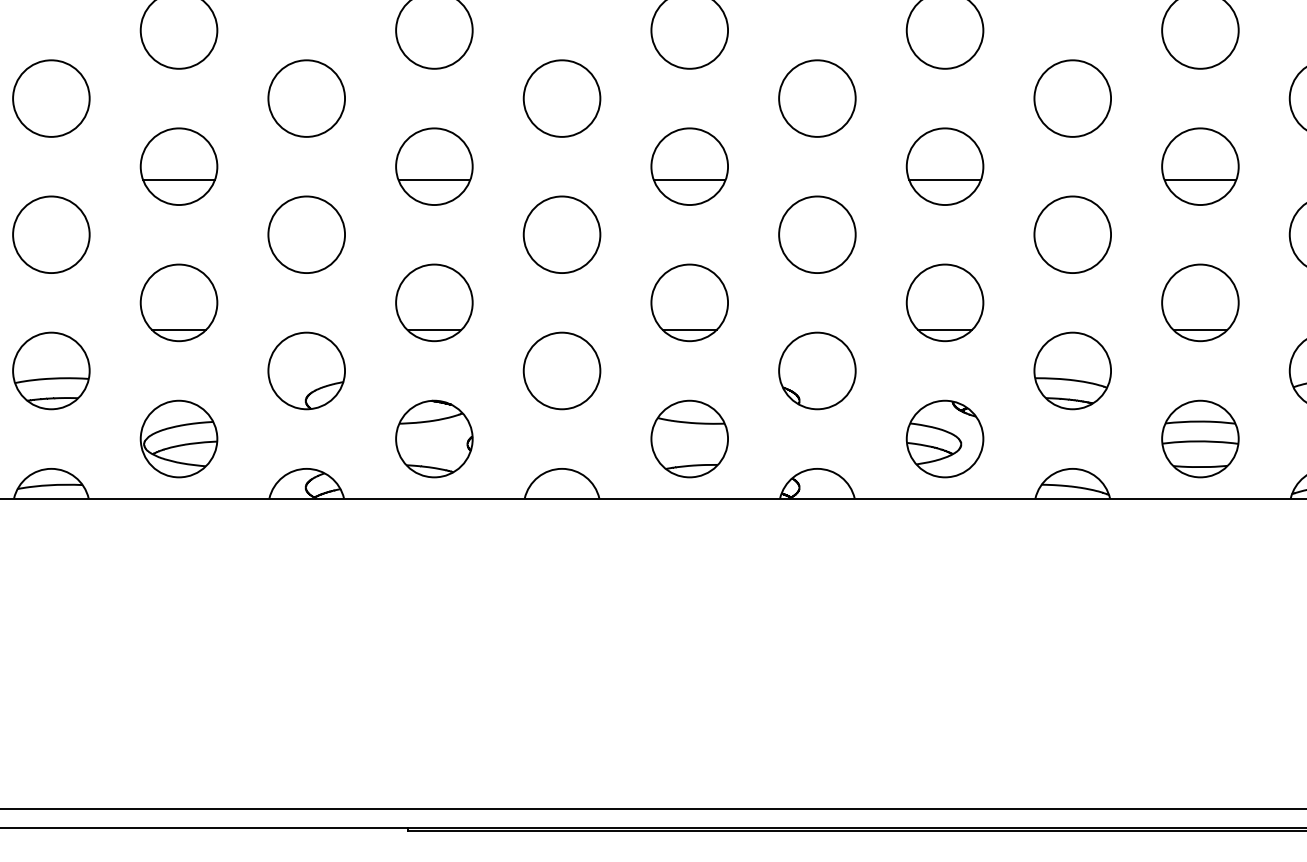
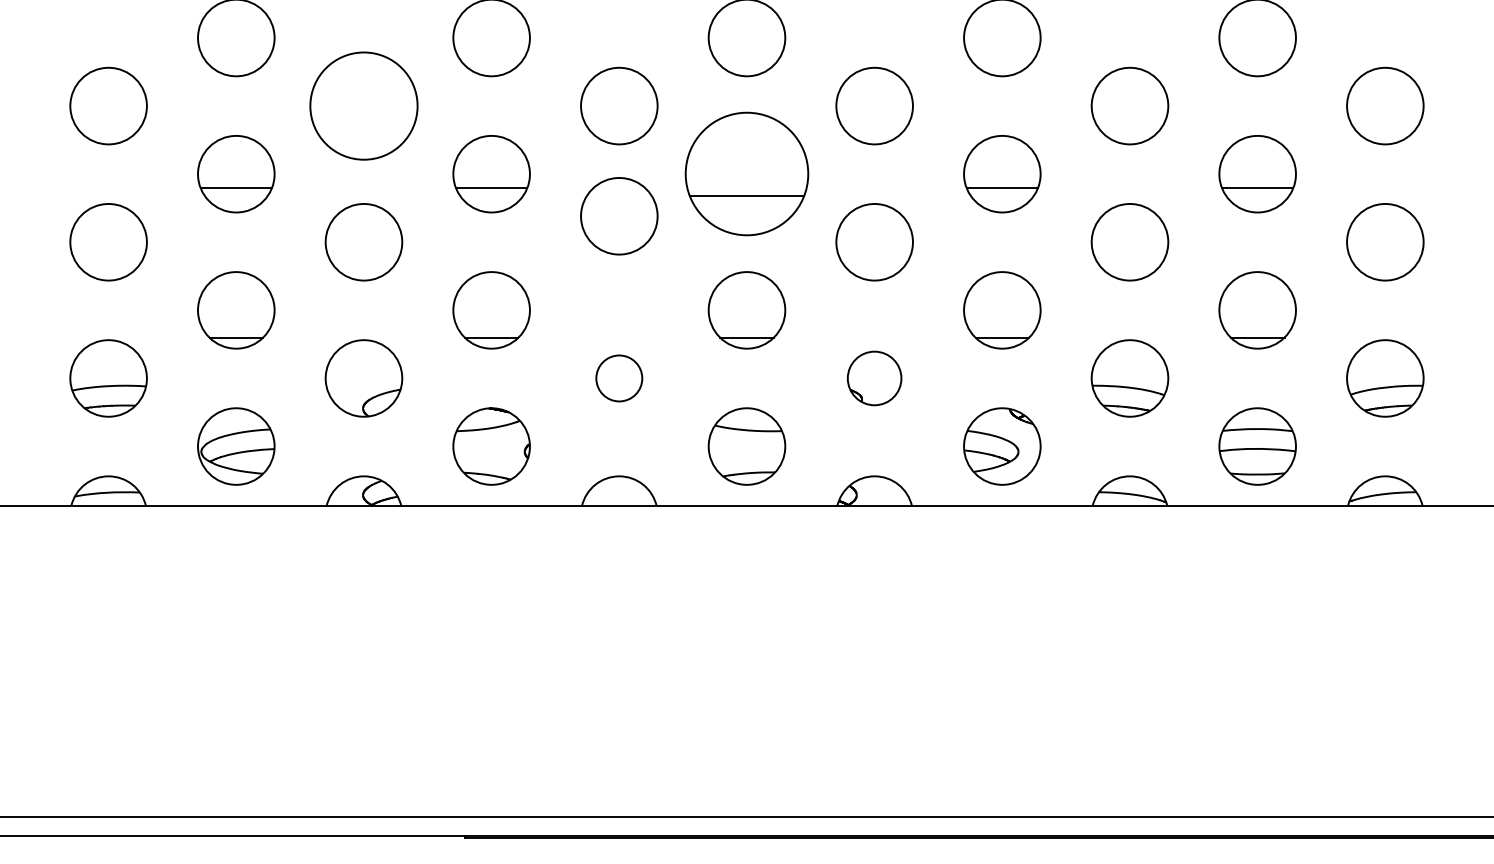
circle: (306, 98) -> (363, 105), size x1.4
part: (689, 167) -> (746, 174), size x1.6
circle: (562, 235) -> (619, 216), moved
circle: (562, 371) -> (619, 378), size x0.6
part: (817, 371) -> (874, 378), size x0.7

